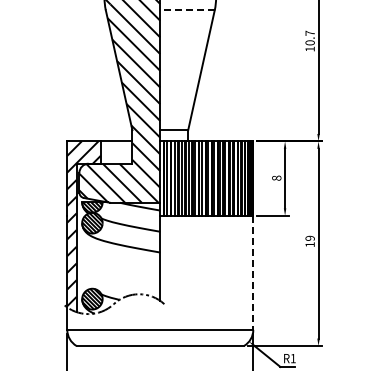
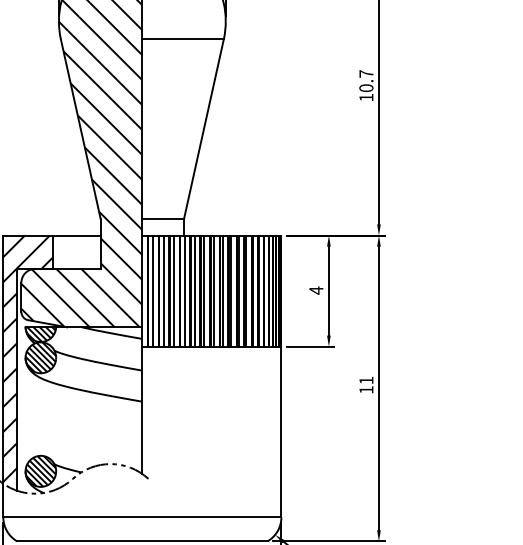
line: (187, 10) -> (183, 39), dashed -> solid
text: (276, 178) -> (316, 290), 8 -> 4
text: (309, 237) -> (365, 379), 19 -> 11
line: (253, 273) -> (281, 433), dashed -> solid

